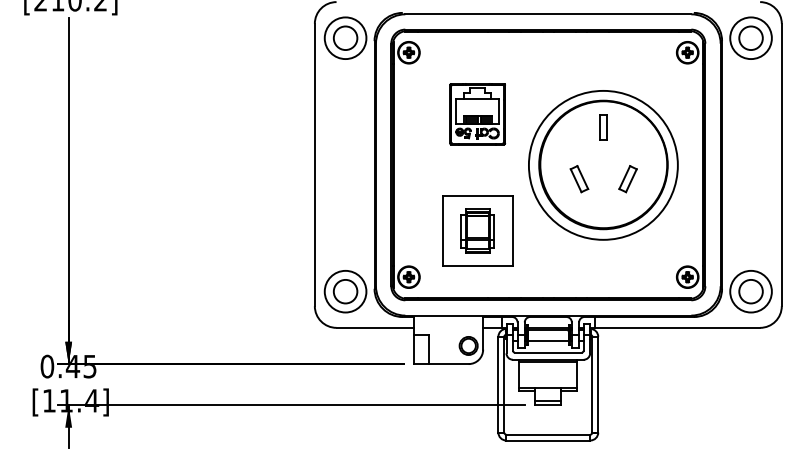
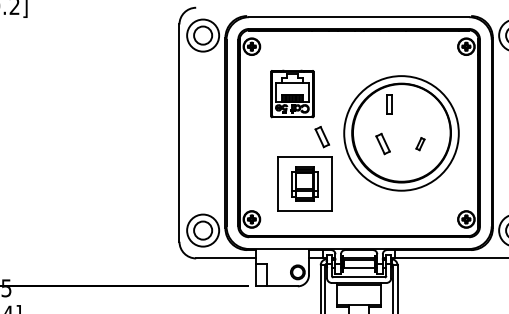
part: (477, 114) -> (292, 94), moved
part: (603, 127) -> (389, 104), moved
part: (500, 170) -> (322, 137), added
part: (627, 179) -> (420, 144), size x0.6

